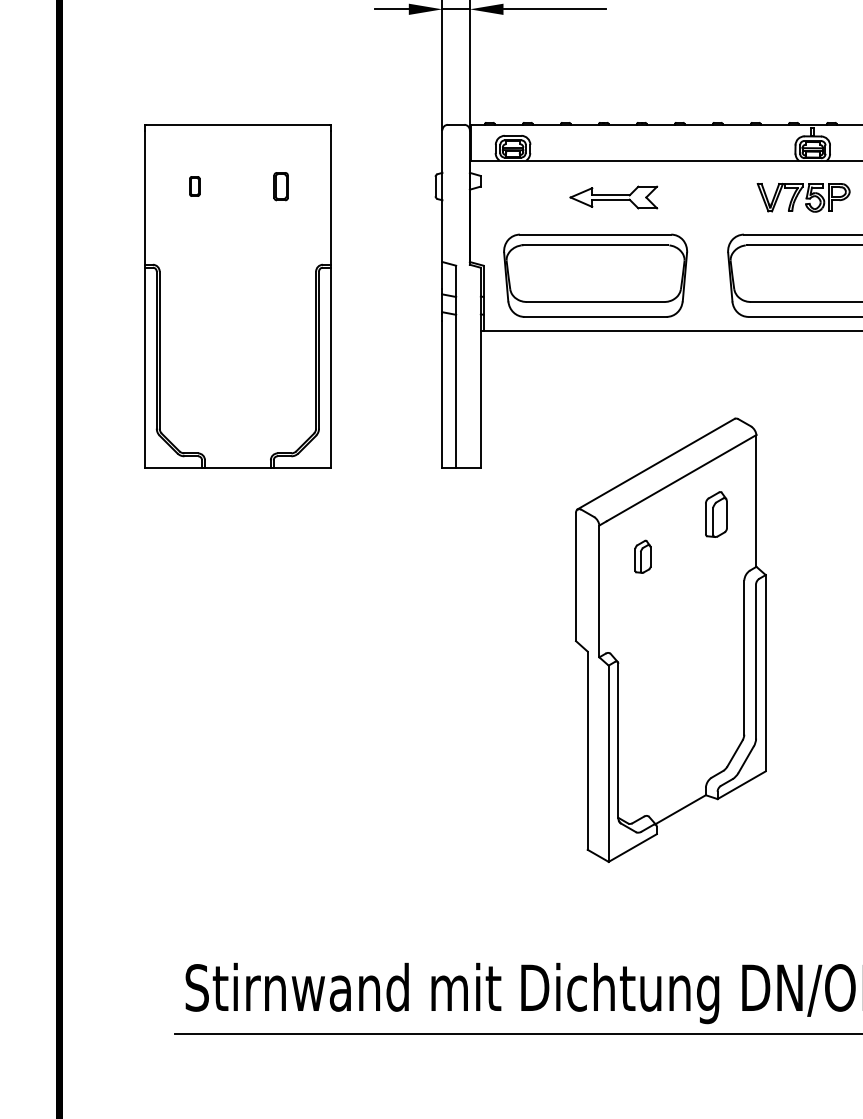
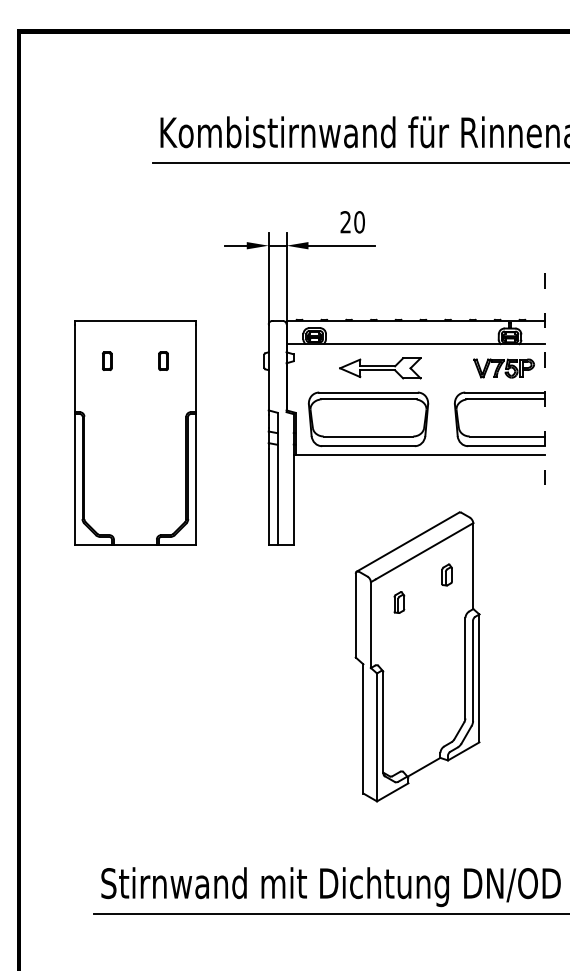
part: (195, 185) -> (107, 360), size x1.43
part: (613, 197) -> (380, 368), size x1.43
part: (715, 513) -> (446, 574), size x0.71

